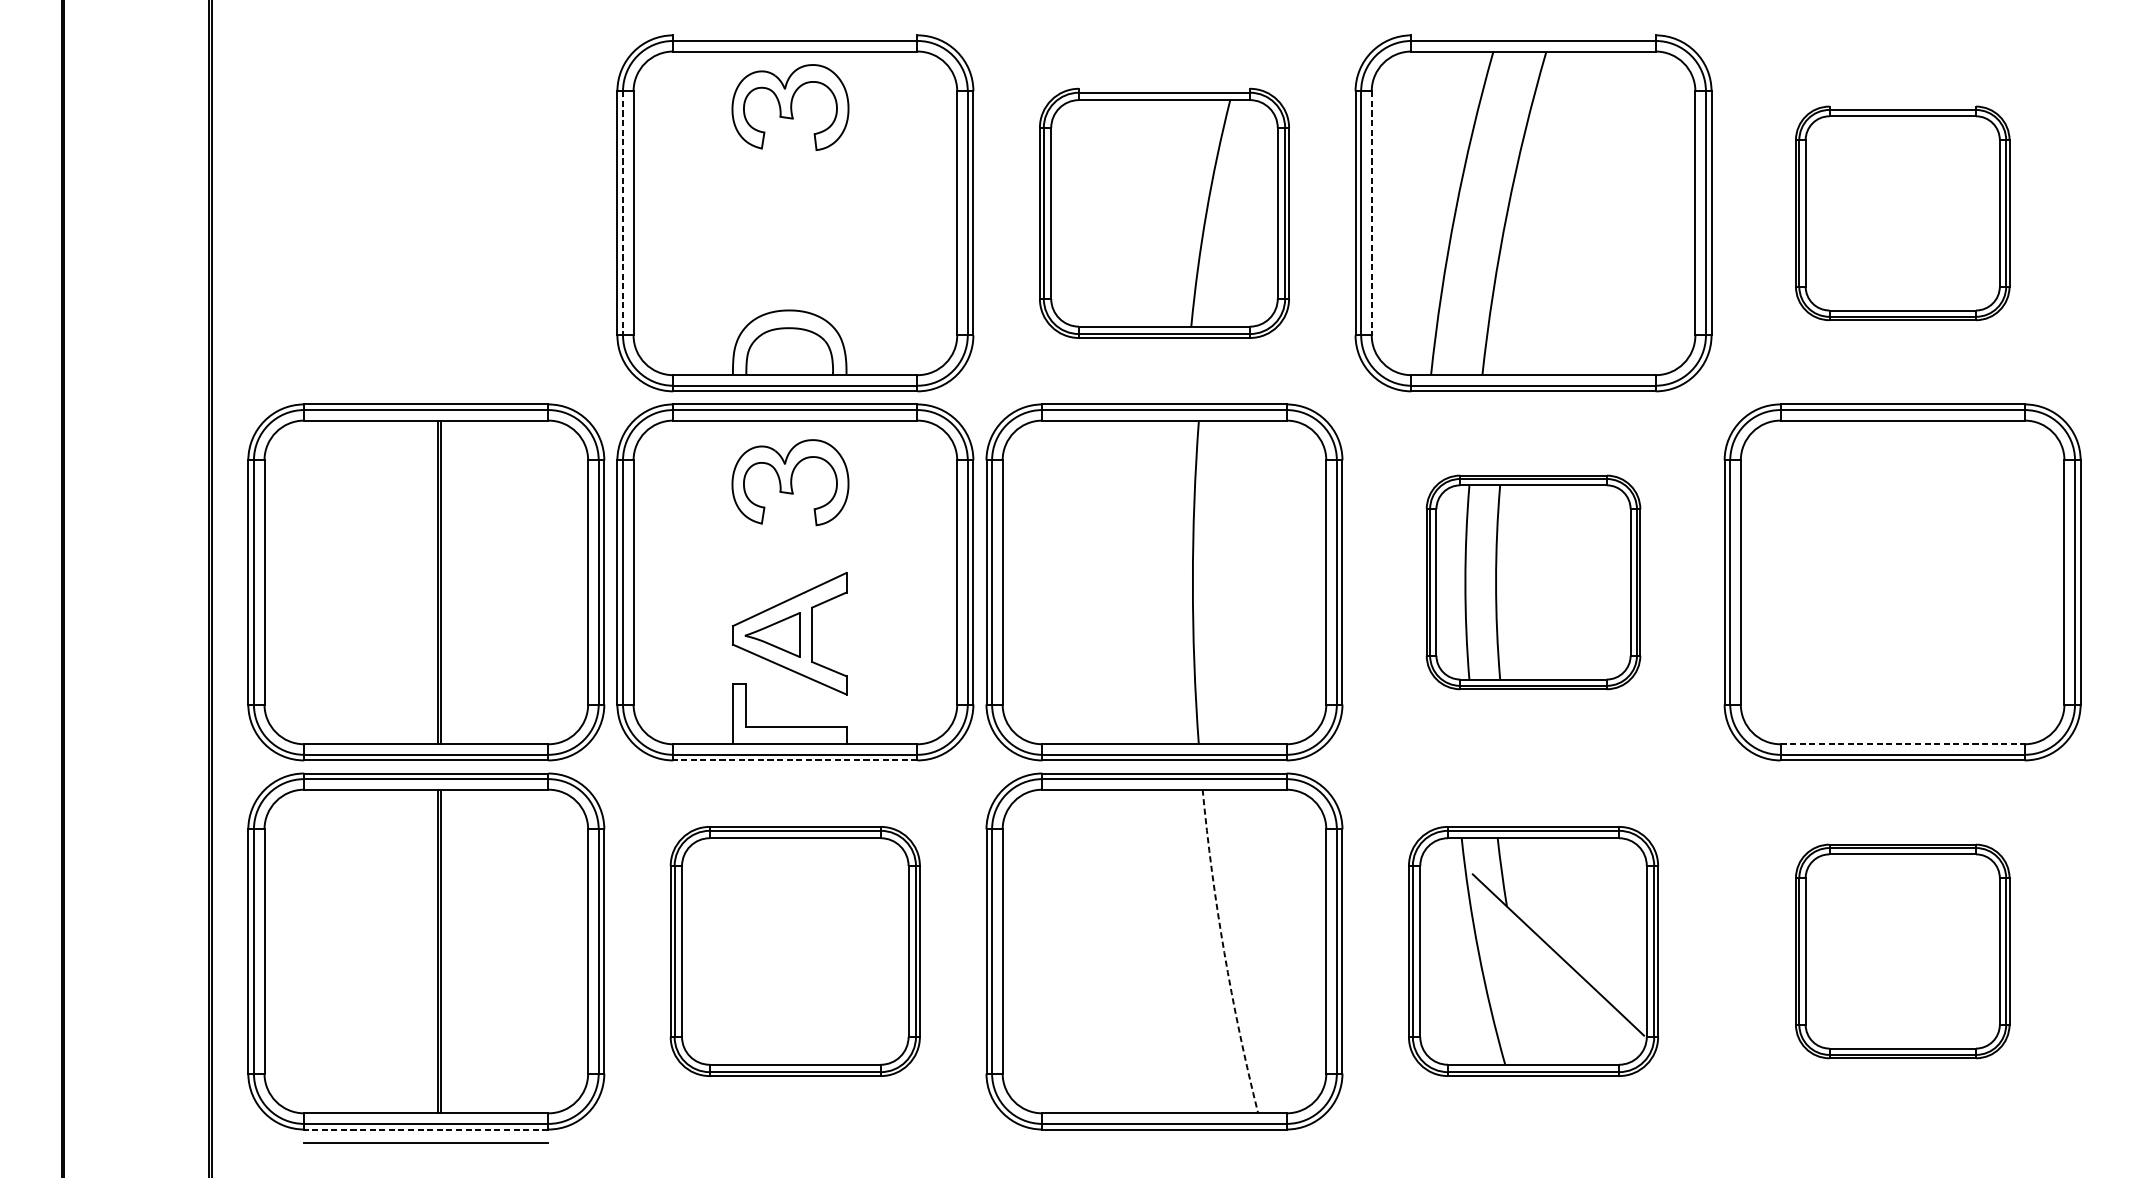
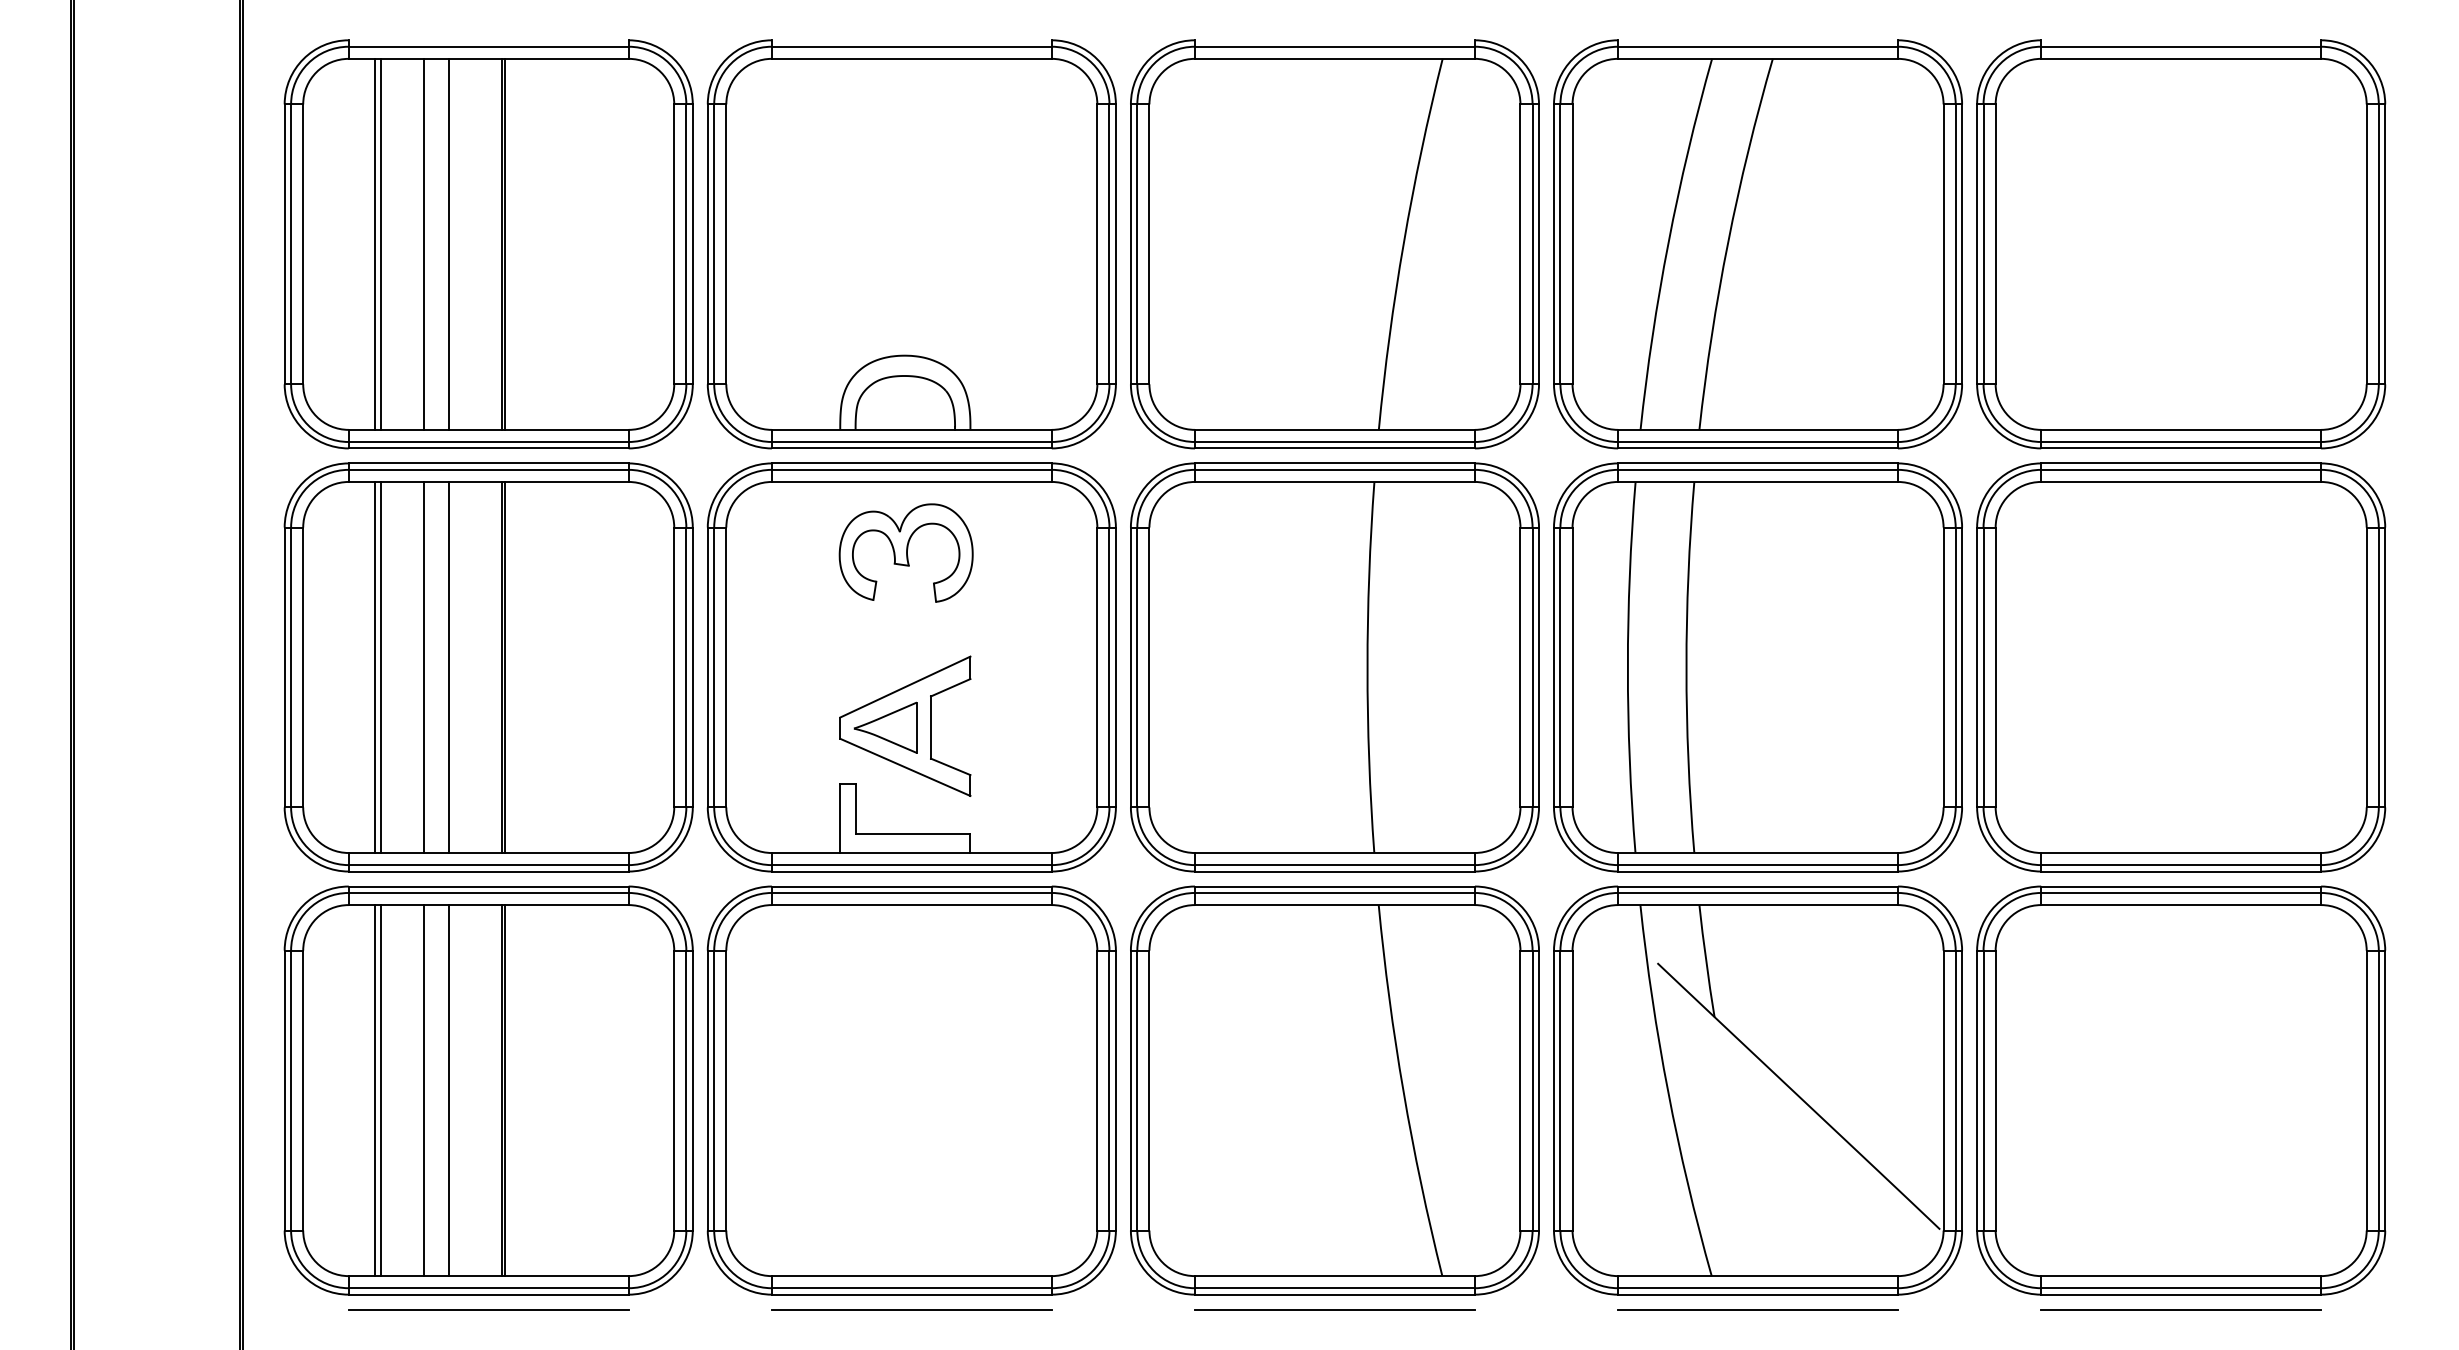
part: (789, 107) -> (905, 122), removed
part: (426, 213) -> (488, 244), added
line: (623, 213) -> (714, 244), dashed -> solid
part: (1164, 213) -> (1334, 244), size x1.43
line: (1371, 213) -> (1572, 244), dashed -> solid
part: (1902, 213) -> (2181, 244), size x1.67
line: (326, 582) -> (374, 667), added
line: (332, 582) -> (381, 667), added
line: (370, 582) -> (424, 667), added
line: (392, 582) -> (449, 667), added
part: (1533, 582) -> (1757, 667), size x1.67
line: (1902, 744) -> (2181, 853), dashed -> solid
line: (795, 760) -> (911, 871), dashed -> solid
line: (326, 951) -> (374, 1090), added
line: (332, 951) -> (381, 1090), added
line: (370, 951) -> (424, 1090), added
line: (392, 951) -> (449, 1090), added
part: (795, 951) -> (911, 1090), size x1.43
part: (1533, 951) -> (1757, 1090), size x1.43
part: (1902, 951) -> (2181, 1090), size x1.67
arc: (1224, 952) -> (1403, 1091), dashed -> solid
line: (426, 1129) -> (488, 1294), dashed -> solid
line: (795, 1142) -> (911, 1309), added
line: (1164, 1142) -> (1334, 1309), added
line: (1533, 1142) -> (1758, 1309), added
line: (1902, 1142) -> (2181, 1309), added

